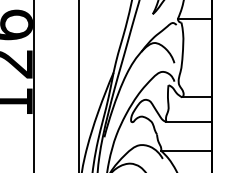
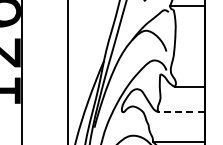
line: (189, 122) -> (181, 112), solid -> dashed

